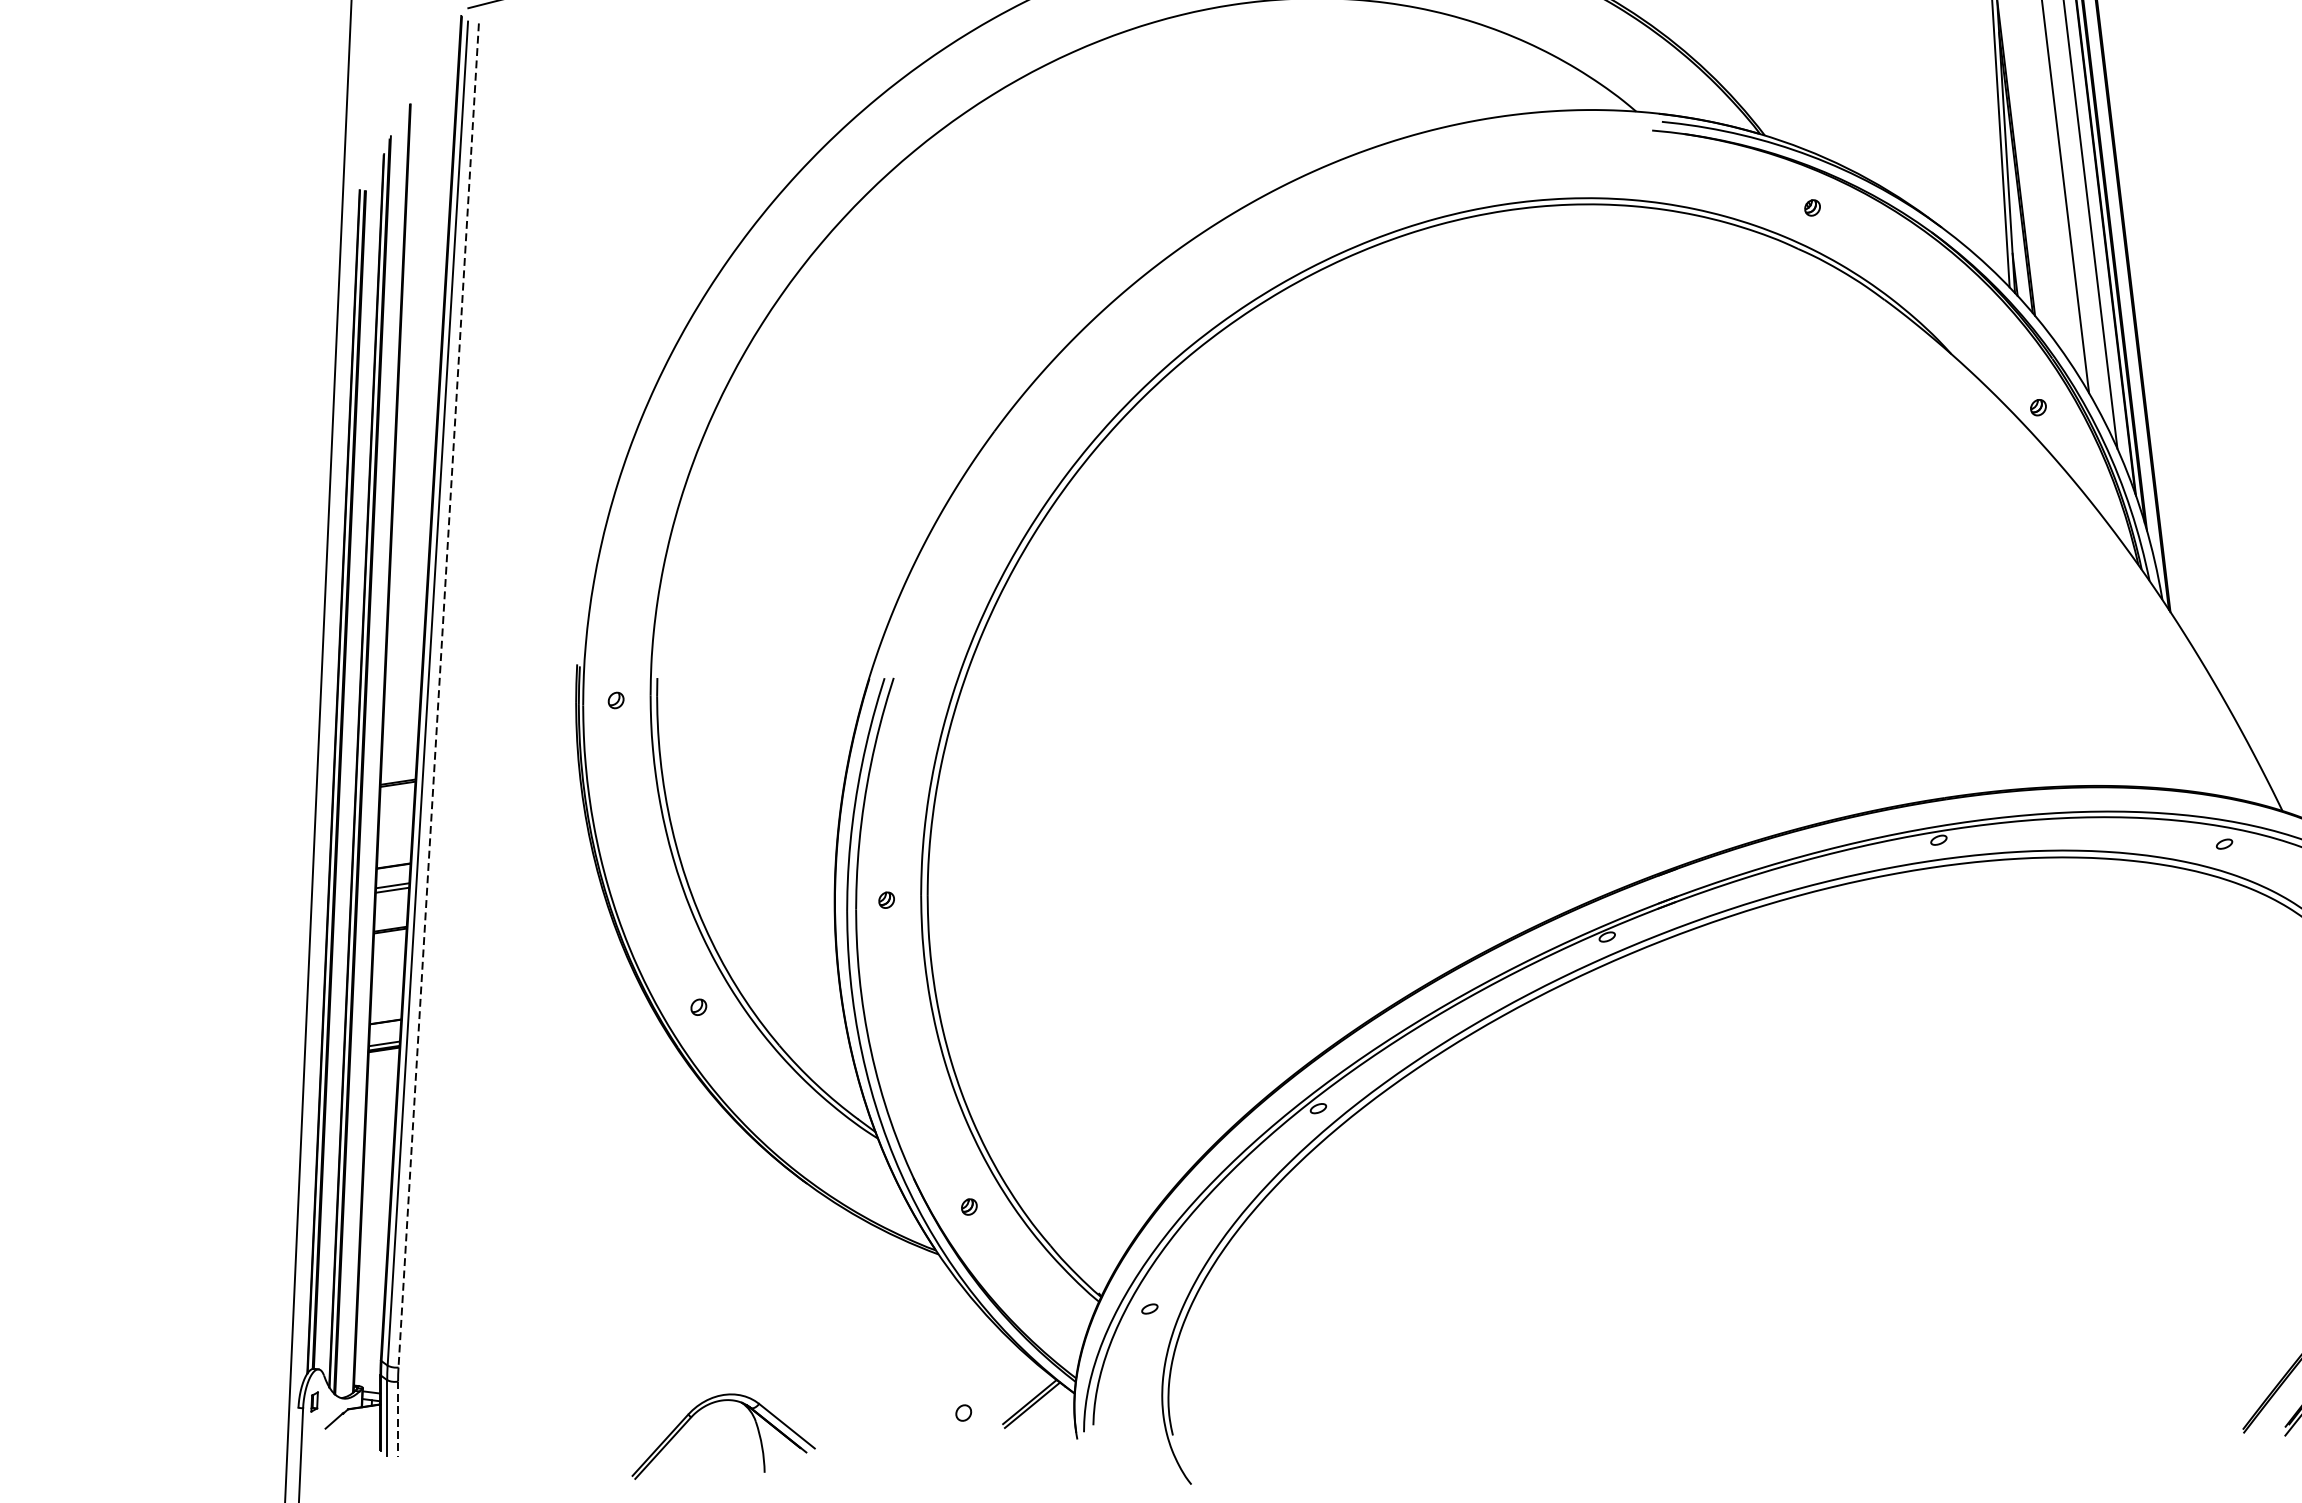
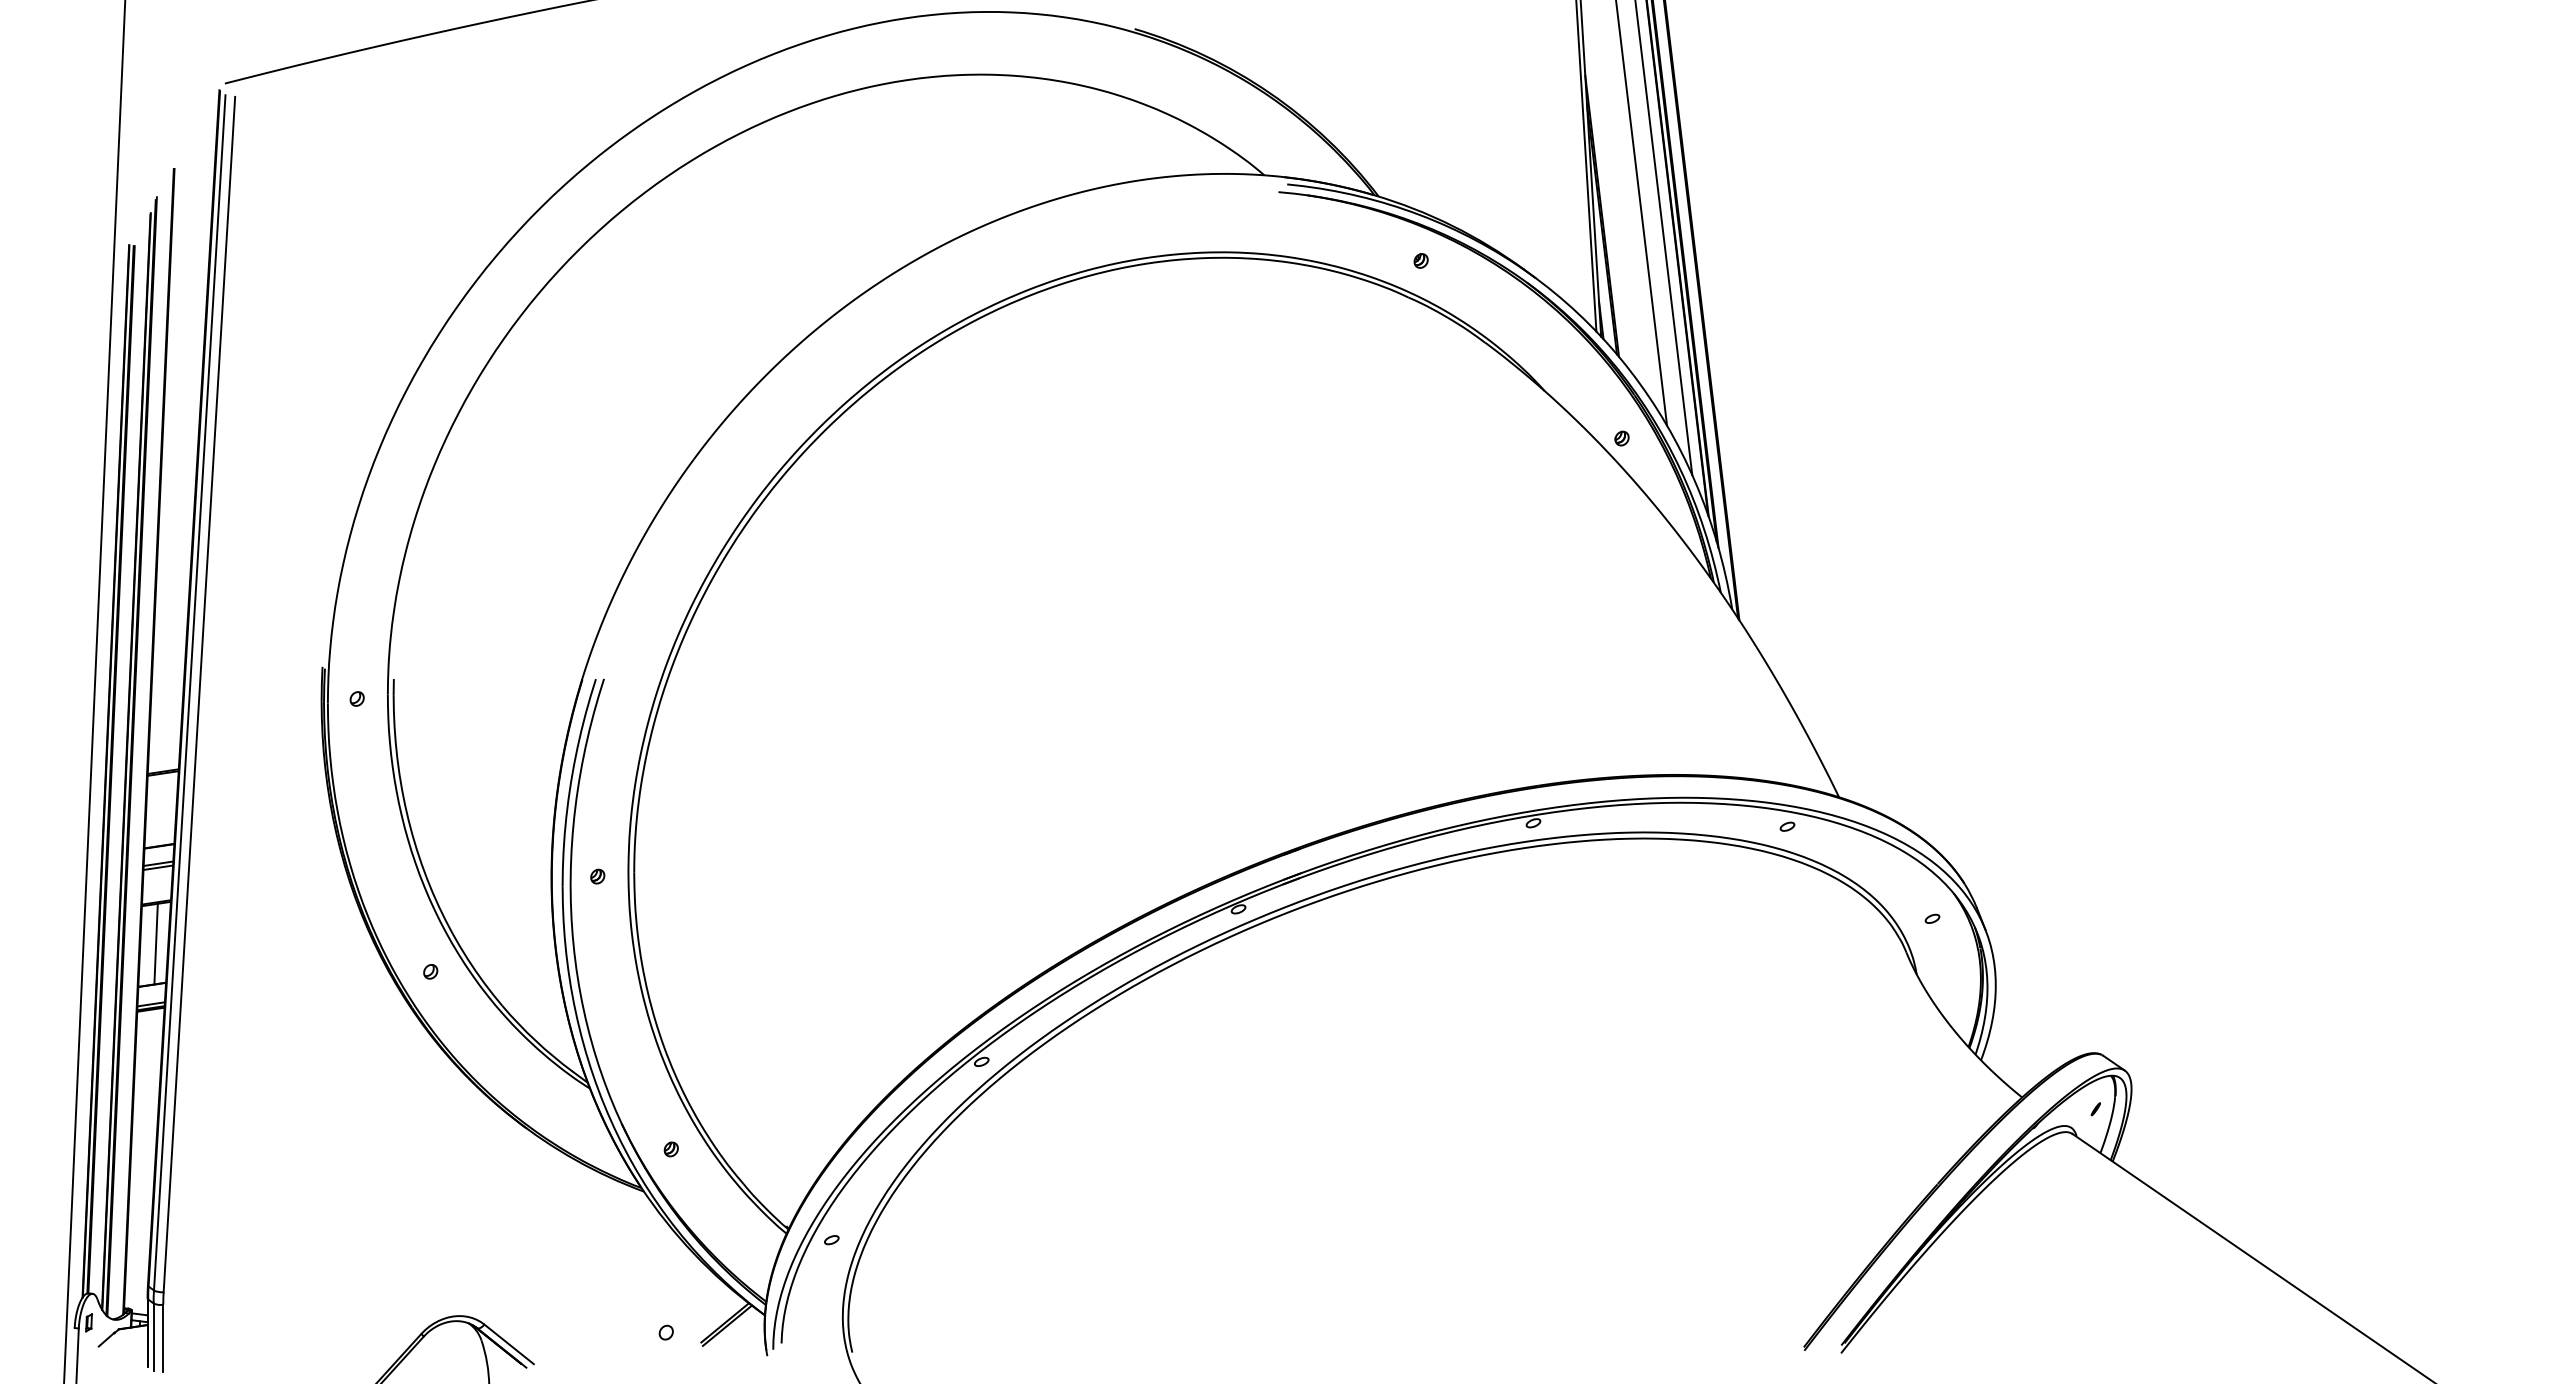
line: (438, 695) -> (199, 694), dashed -> solid
line: (389, 975) -> (155, 943), added
line: (398, 1419) -> (163, 1338), dashed -> solid

